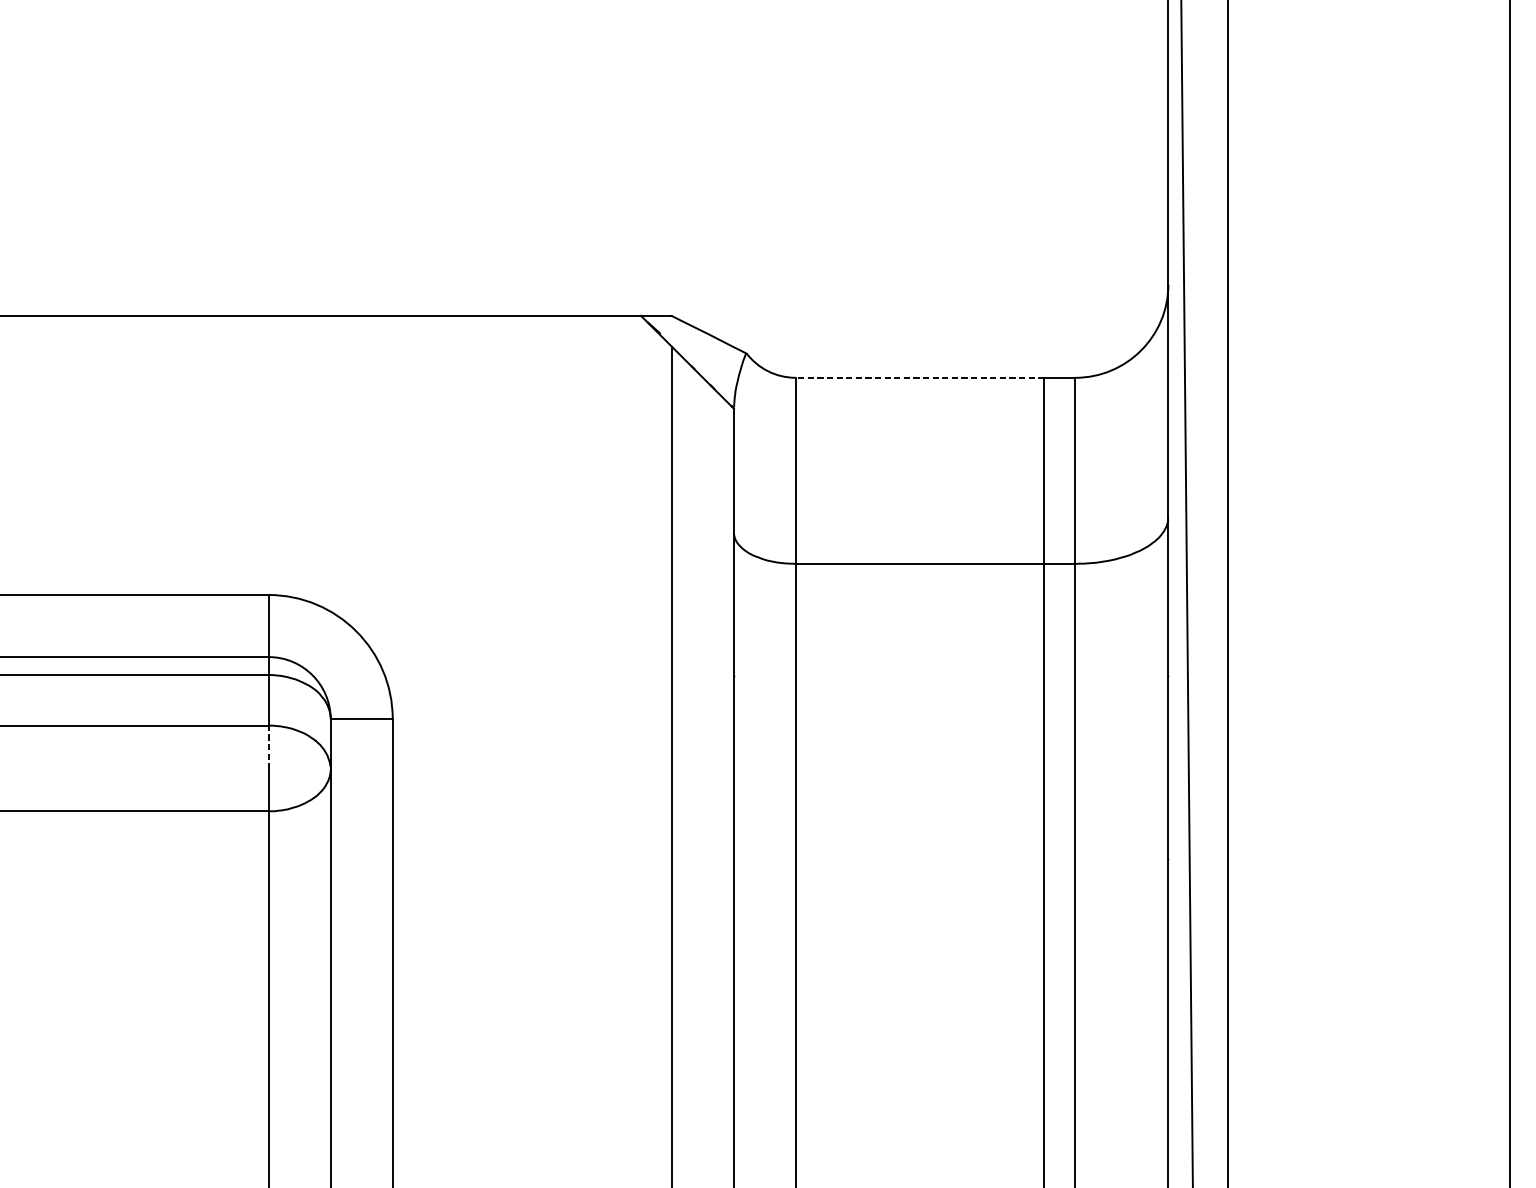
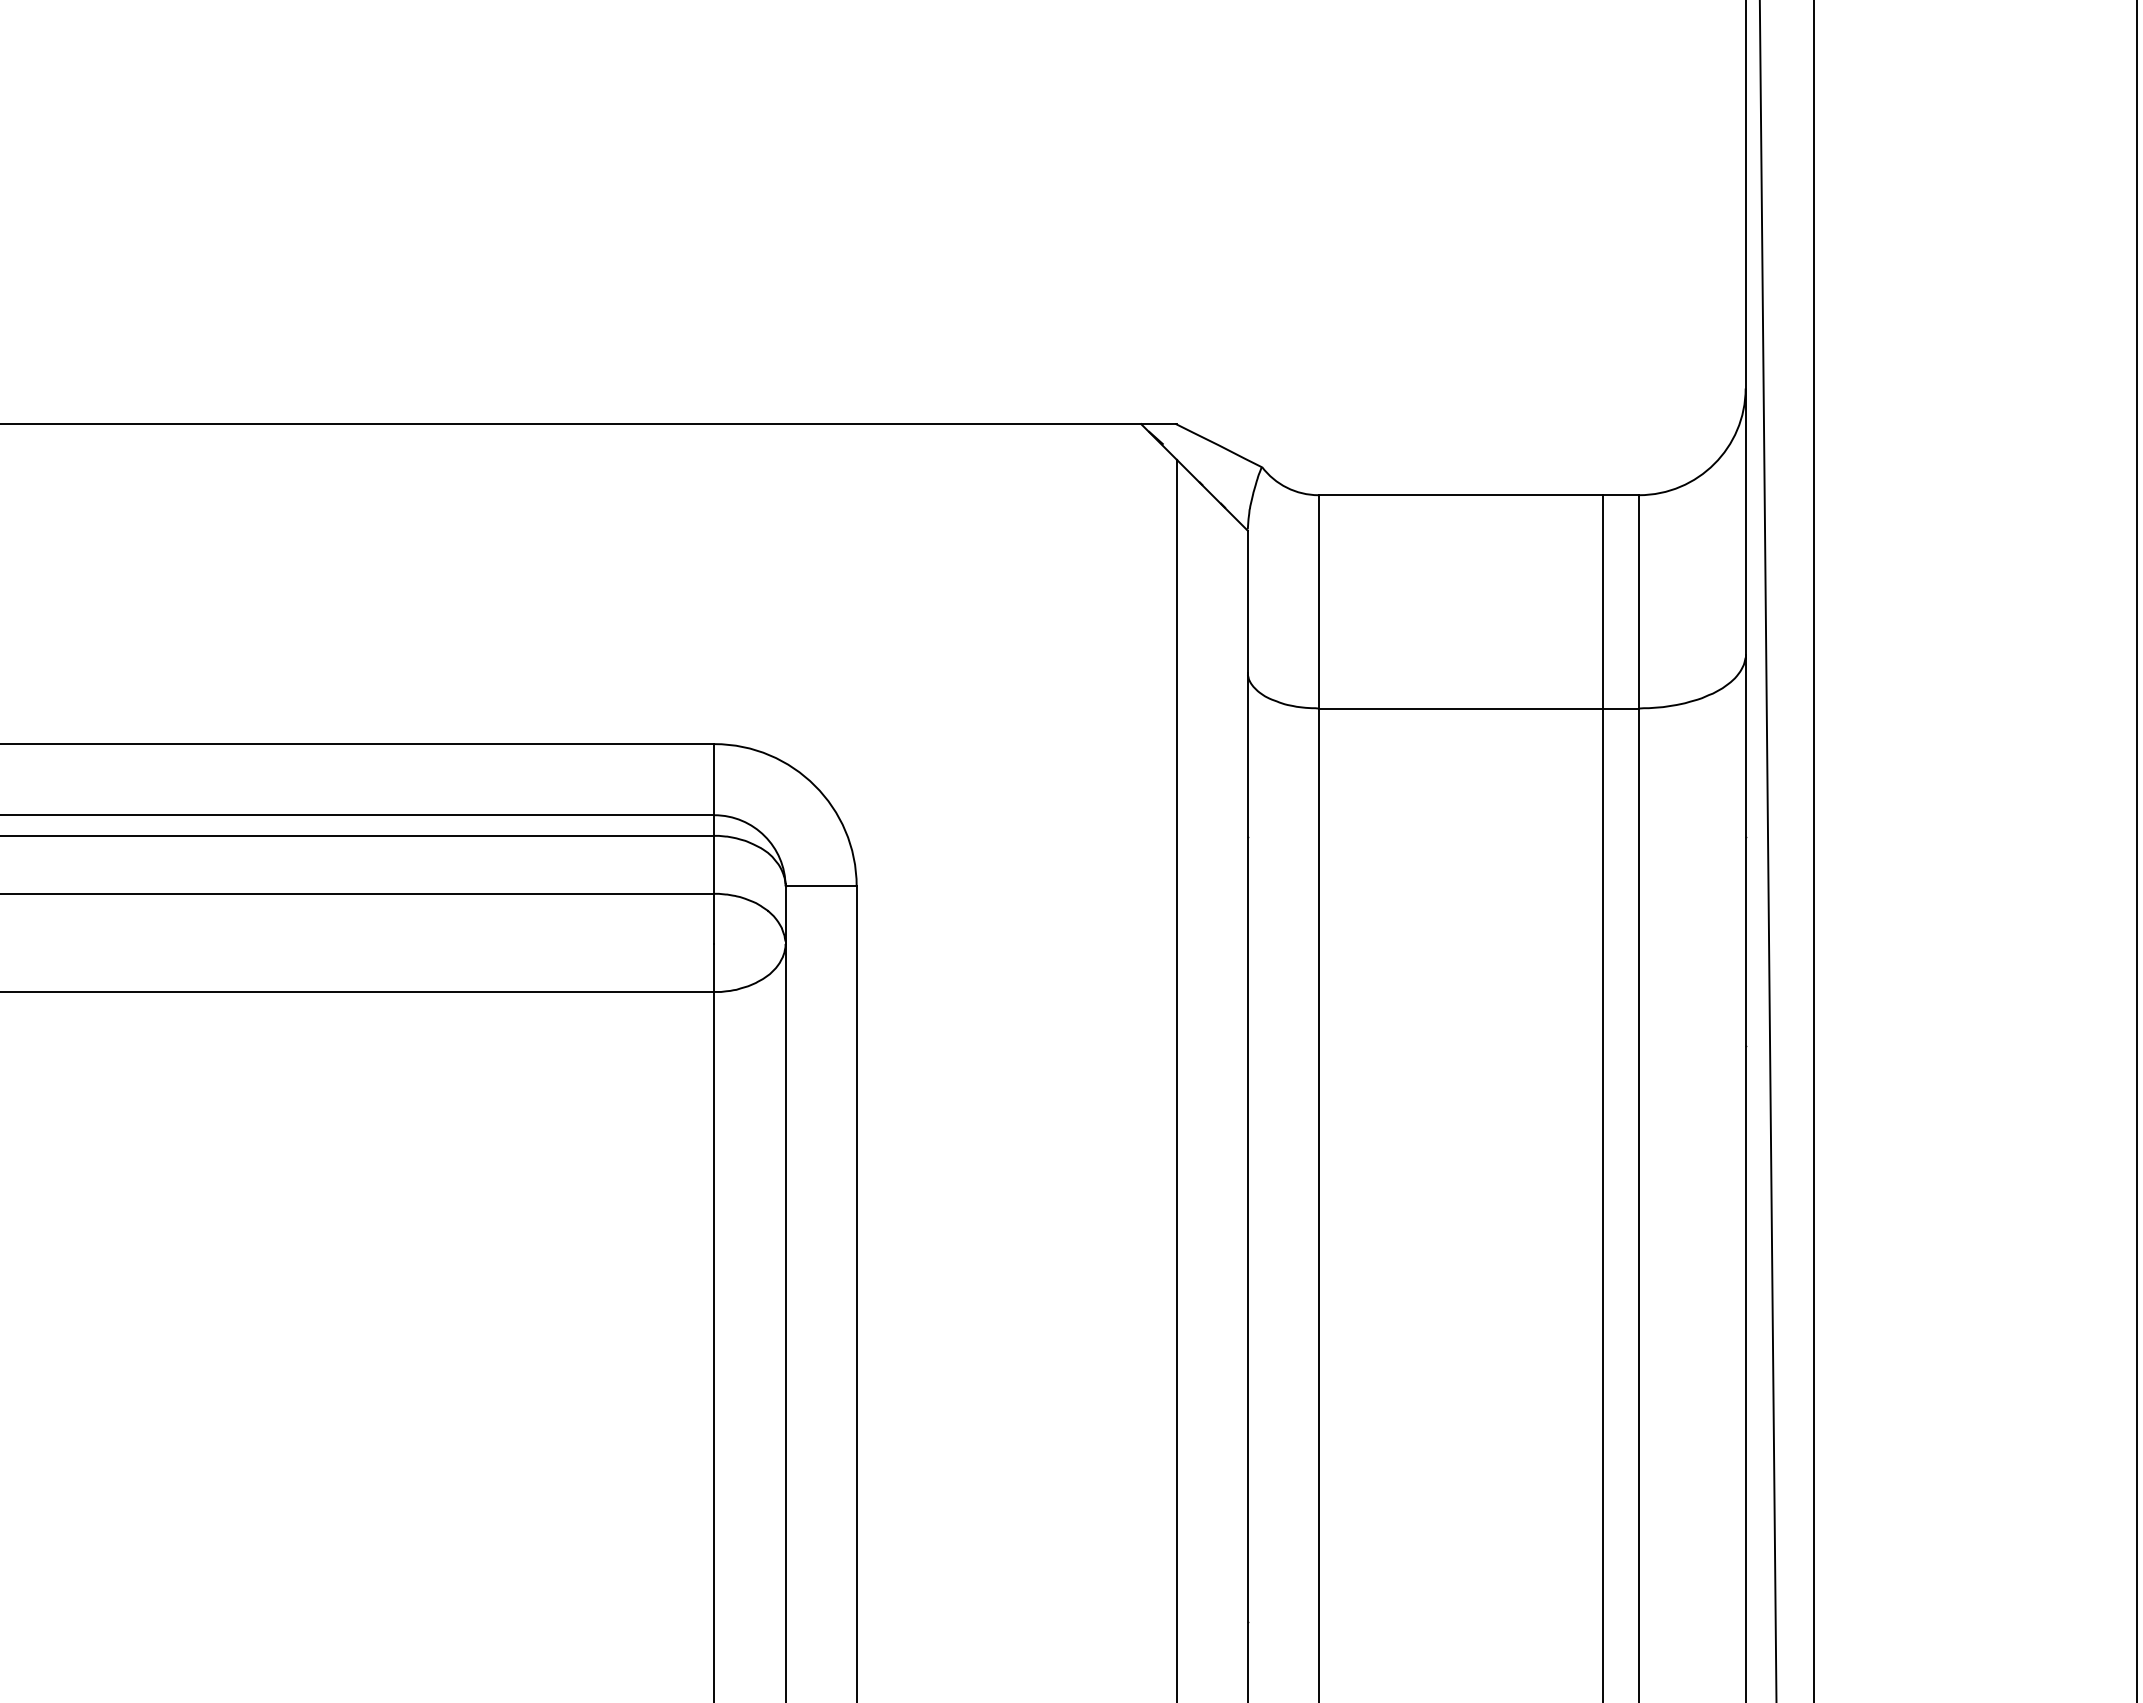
line: (919, 378) -> (1460, 495), dashed -> solid
line: (268, 747) -> (714, 918), dashed -> solid

